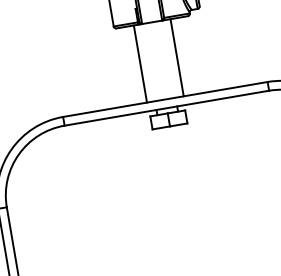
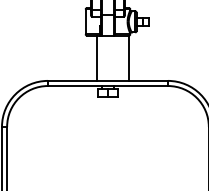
line: (176, 56) -> (128, 57), moved

